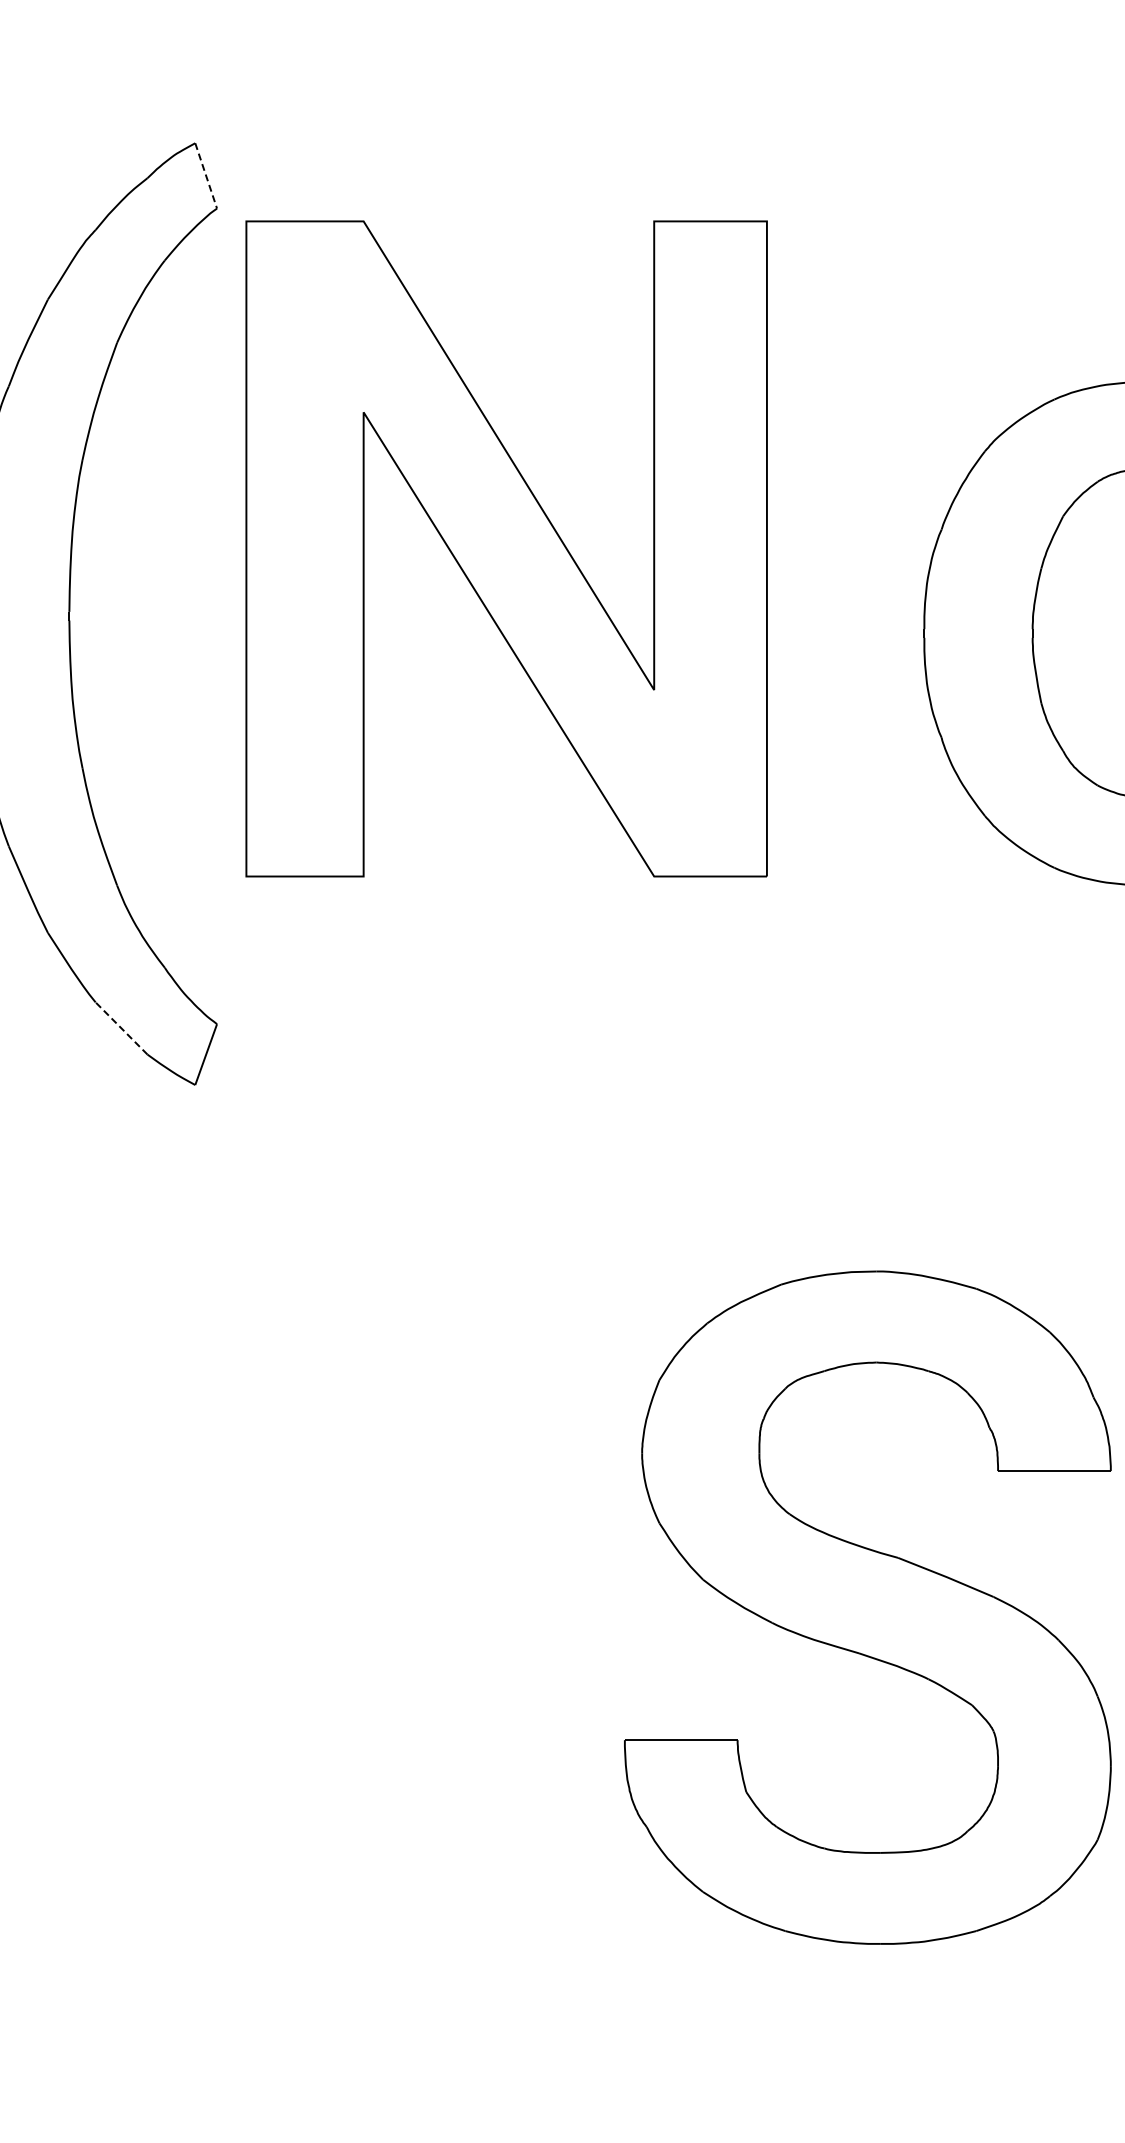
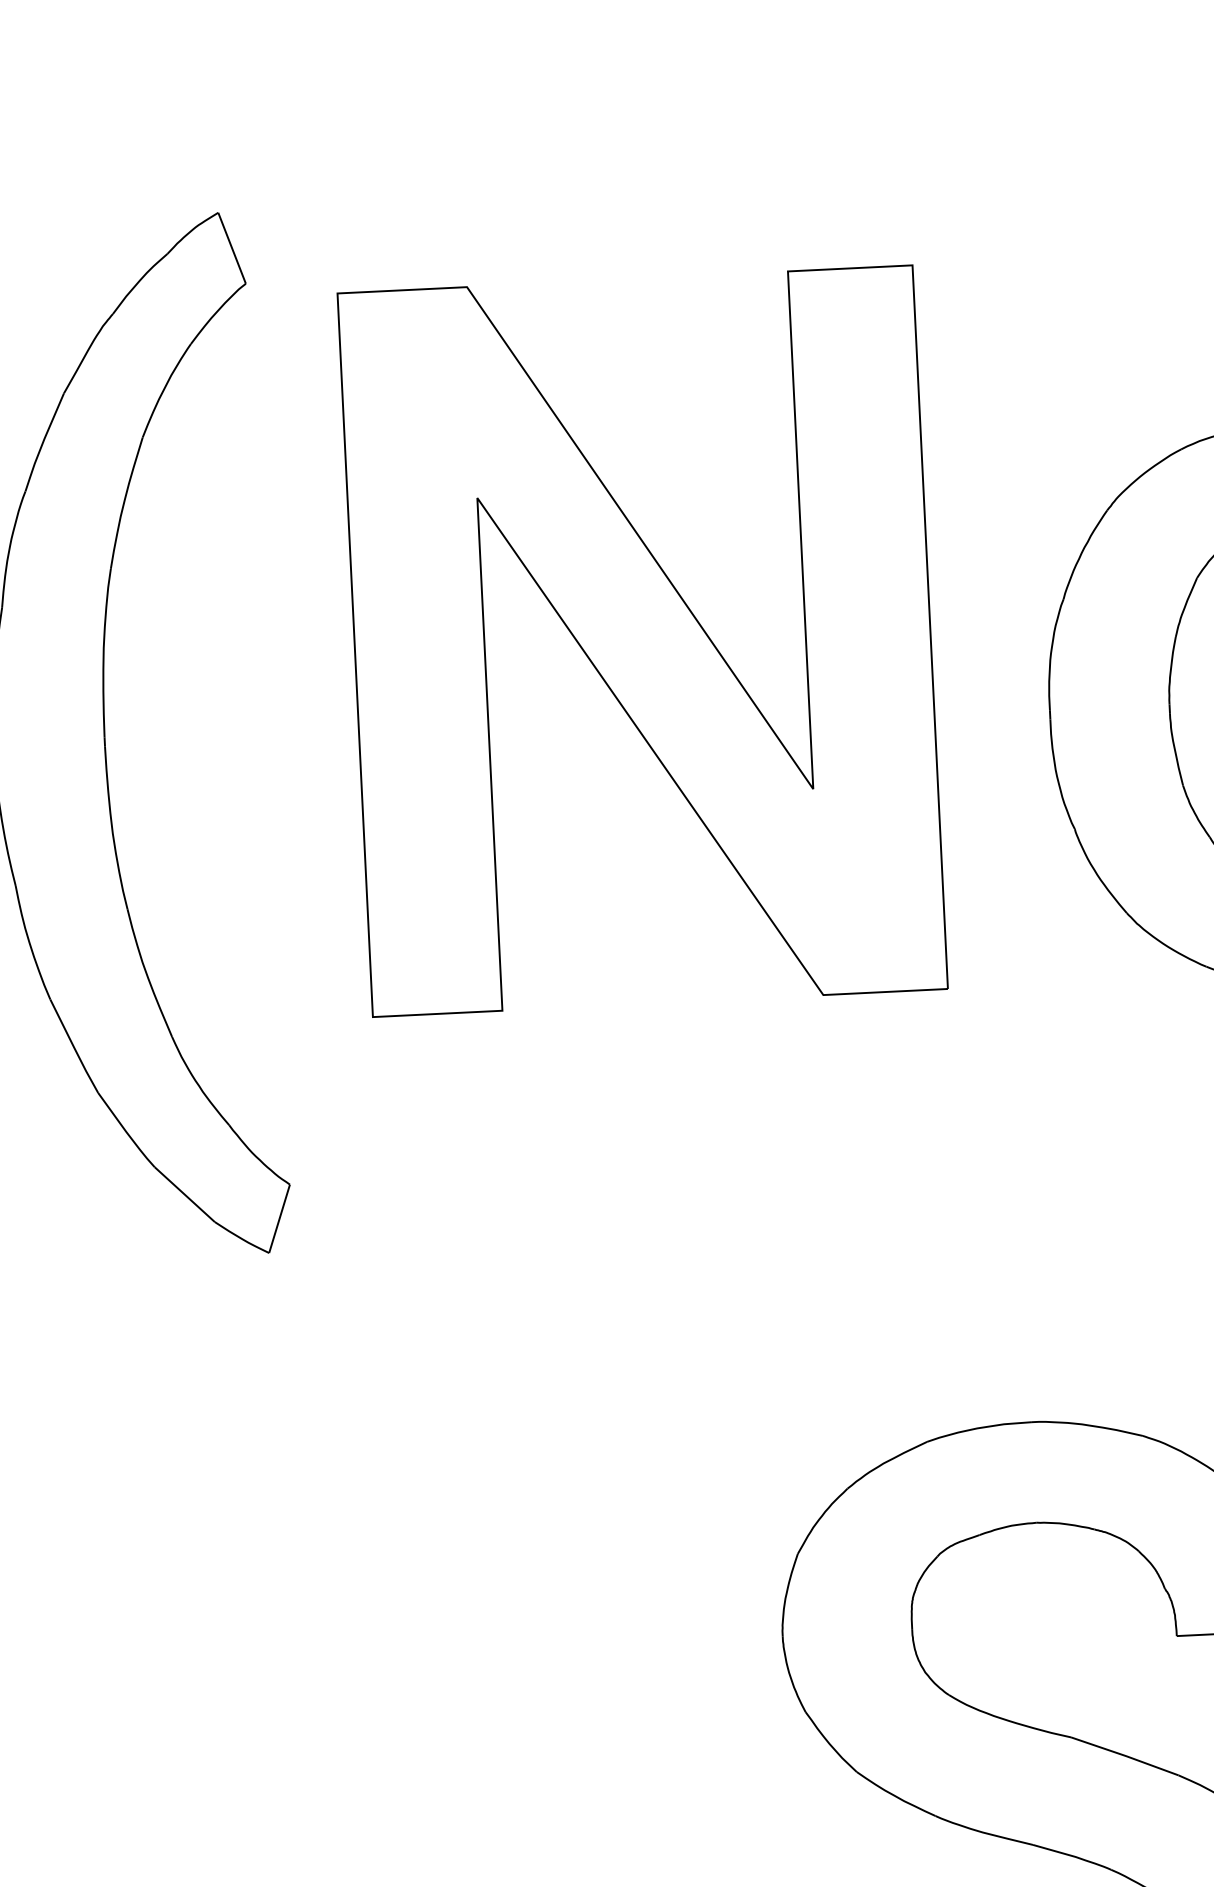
line: (206, 176) -> (232, 248), dashed -> solid
part: (506, 548) -> (642, 640), moved
line: (121, 1028) -> (184, 1194), dashed -> solid

